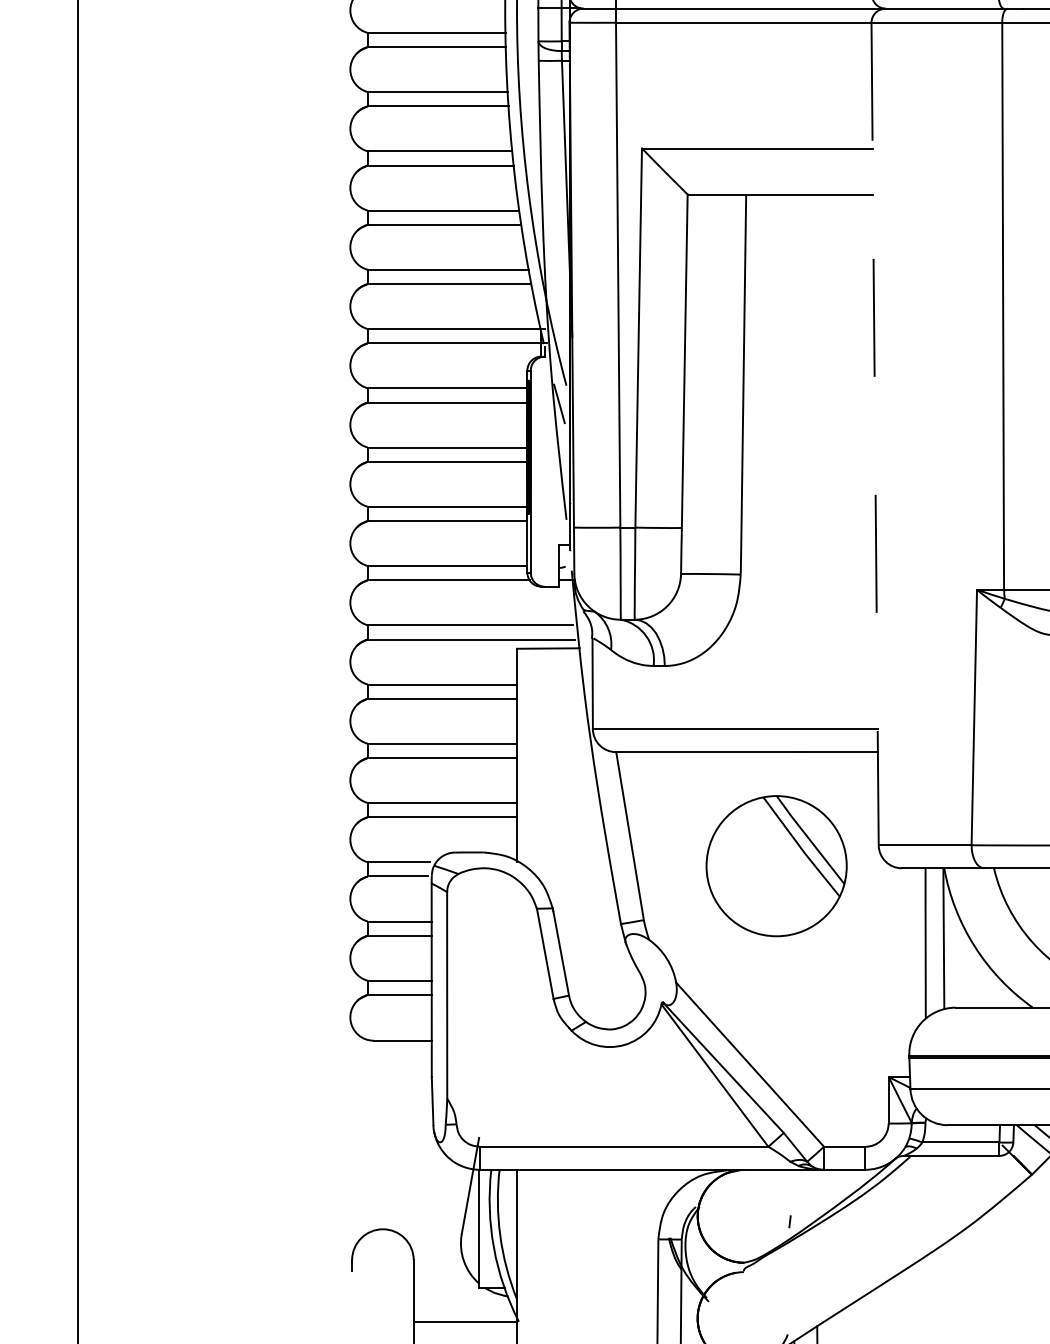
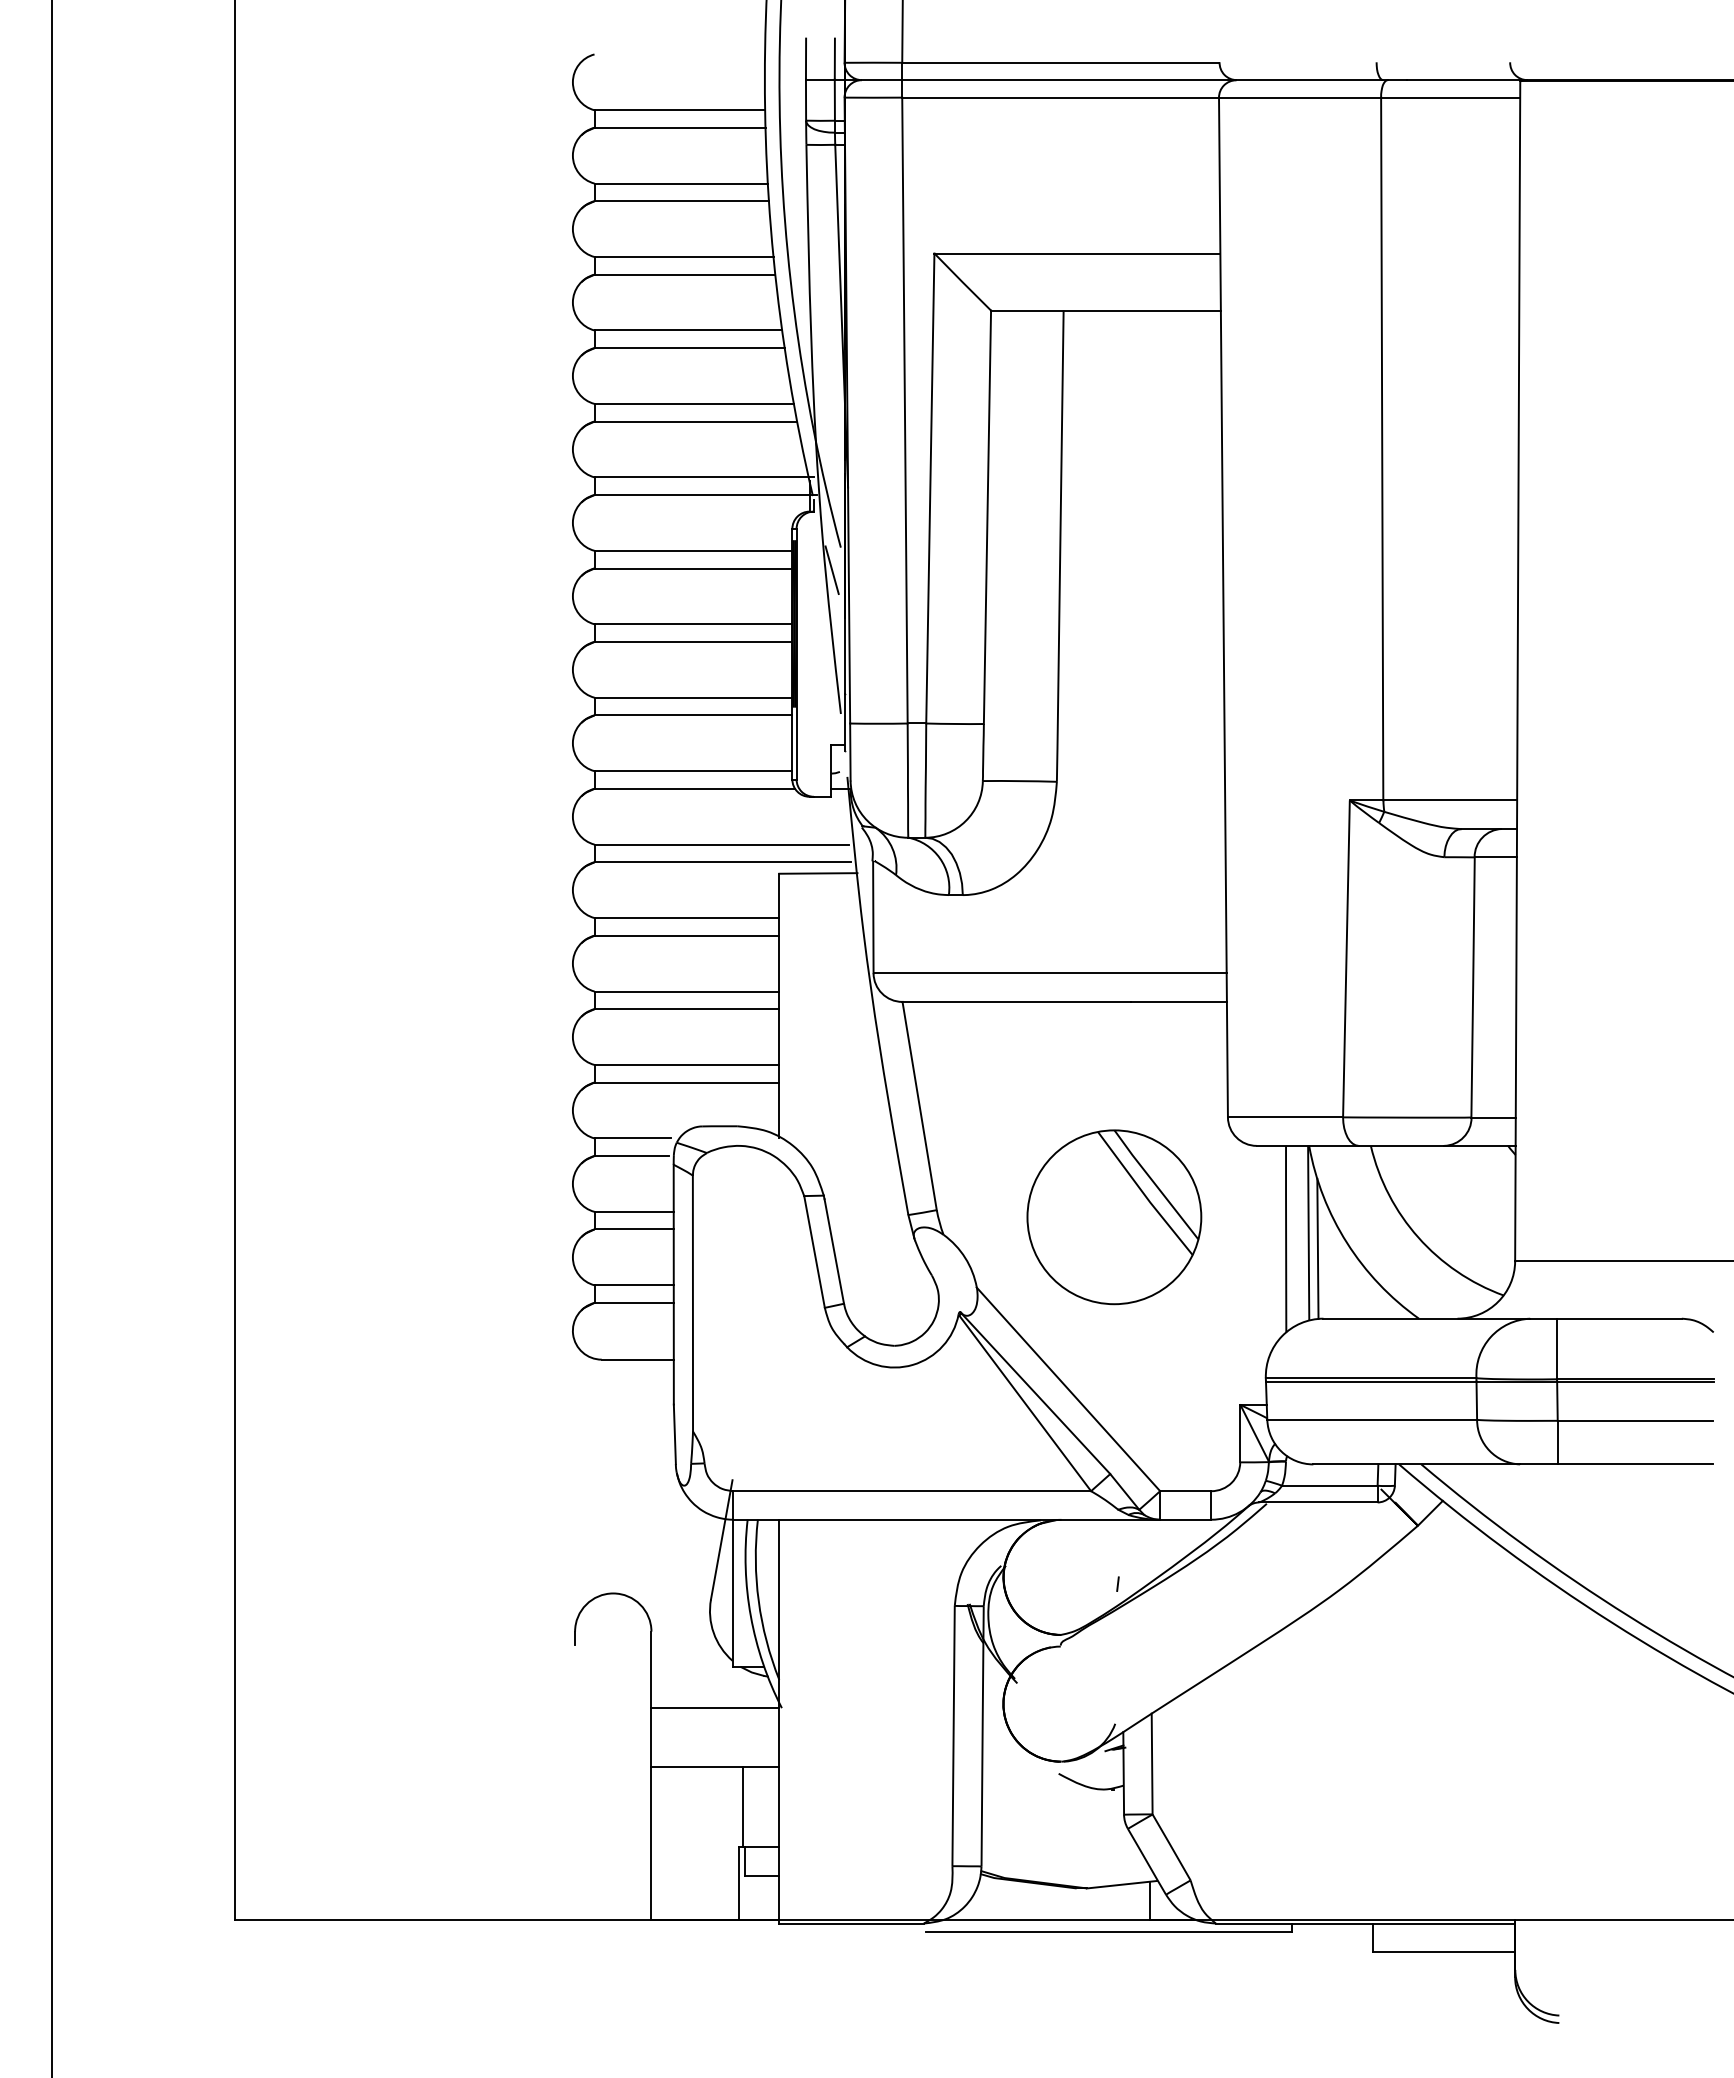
line: (875, 434) -> (1223, 607), dashed -> solid
part: (776, 866) -> (1114, 1217), moved
line: (950, 951) -> (1317, 1248), added

